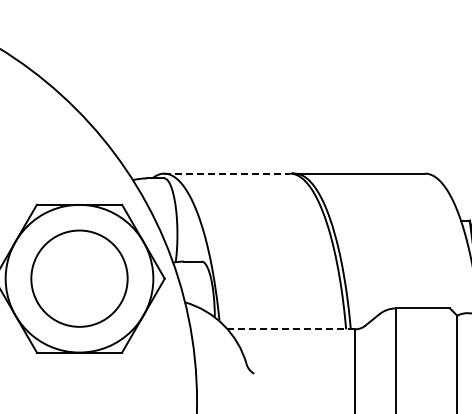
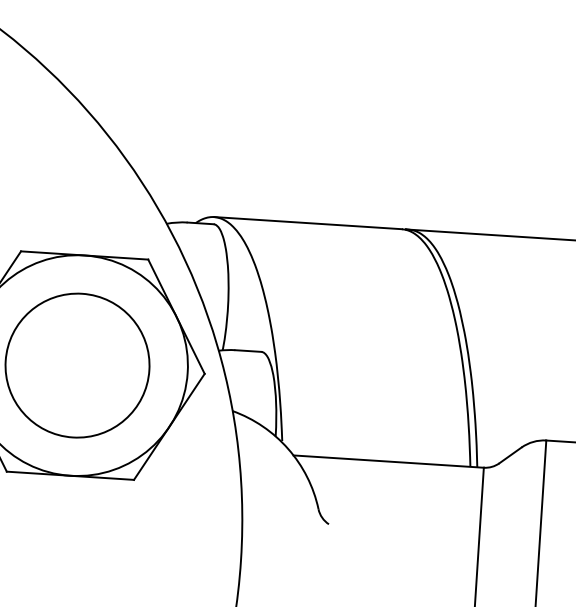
line: (227, 173) -> (308, 222), dashed -> solid
line: (291, 329) -> (388, 461), dashed -> solid

